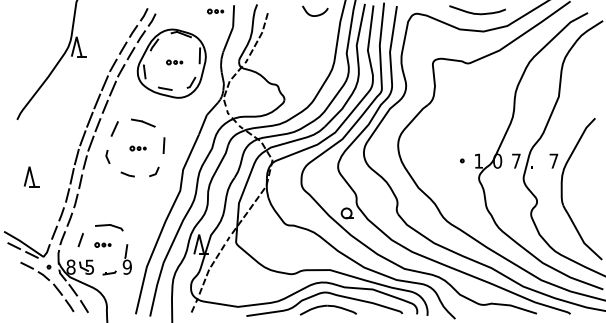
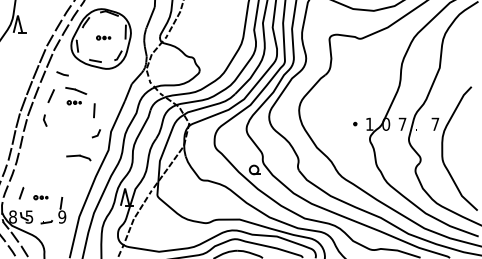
part: (137, 148) -> (73, 102), moved
line: (155, 172) -> (97, 134), moved
line: (127, 174) -> (62, 73), moved
part: (109, 227) -> (79, 157), moved

